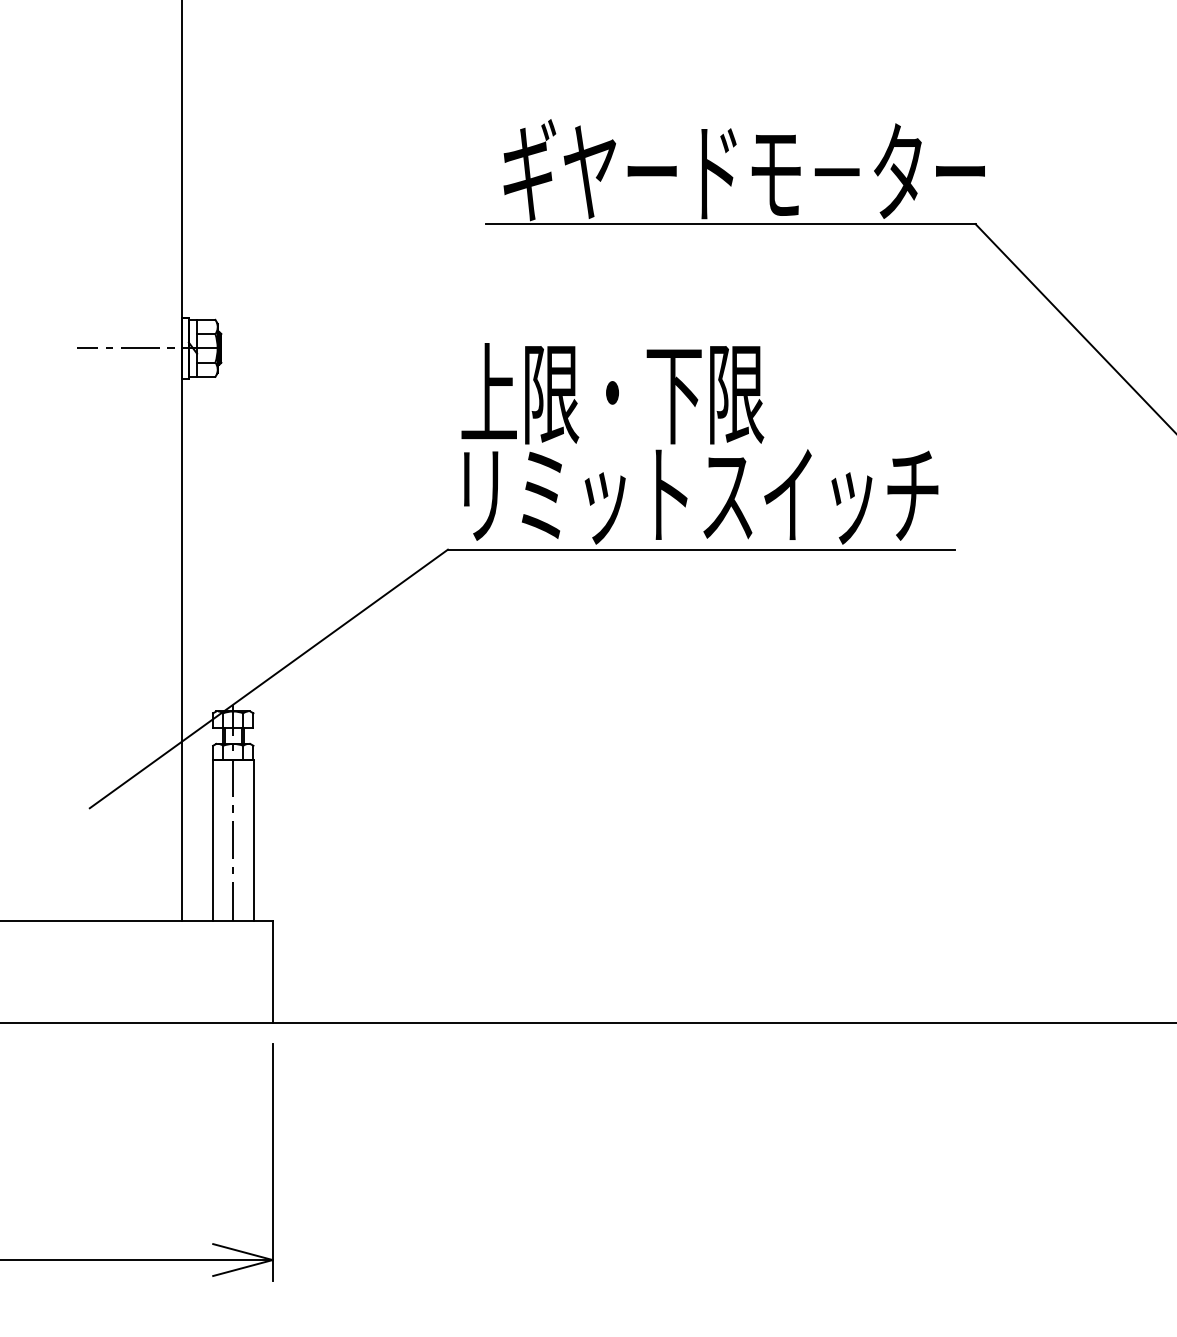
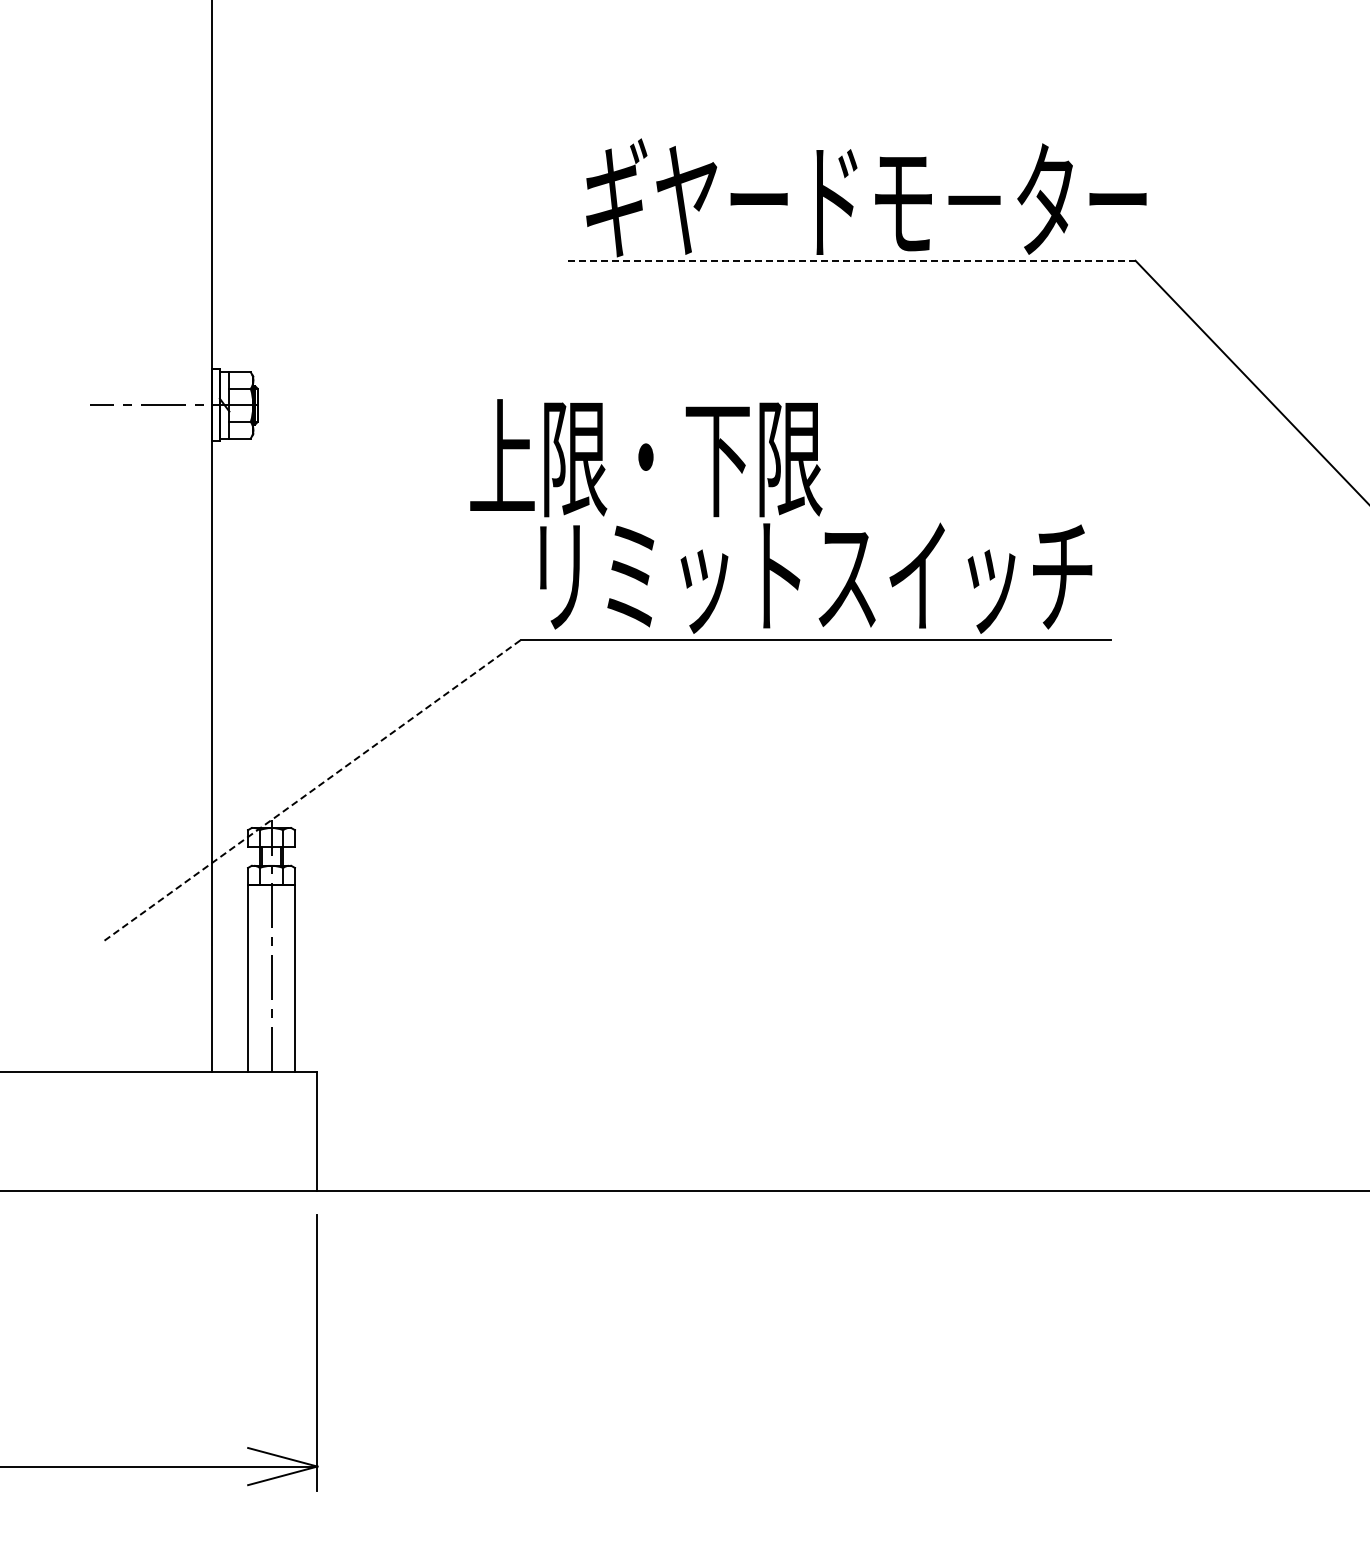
line: (730, 223) -> (850, 260), solid -> dashed
text: (612, 394) -> (646, 458), moved
line: (269, 678) -> (313, 789), solid -> dashed

